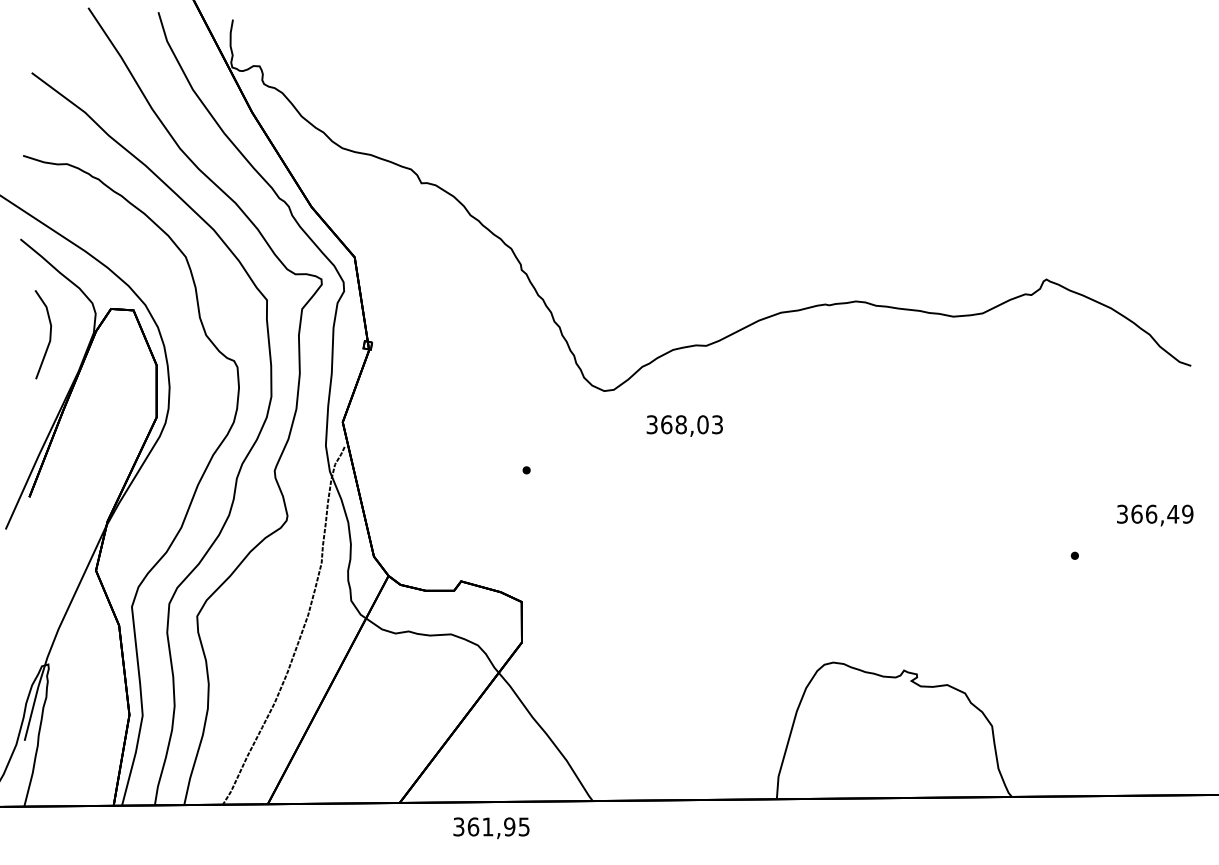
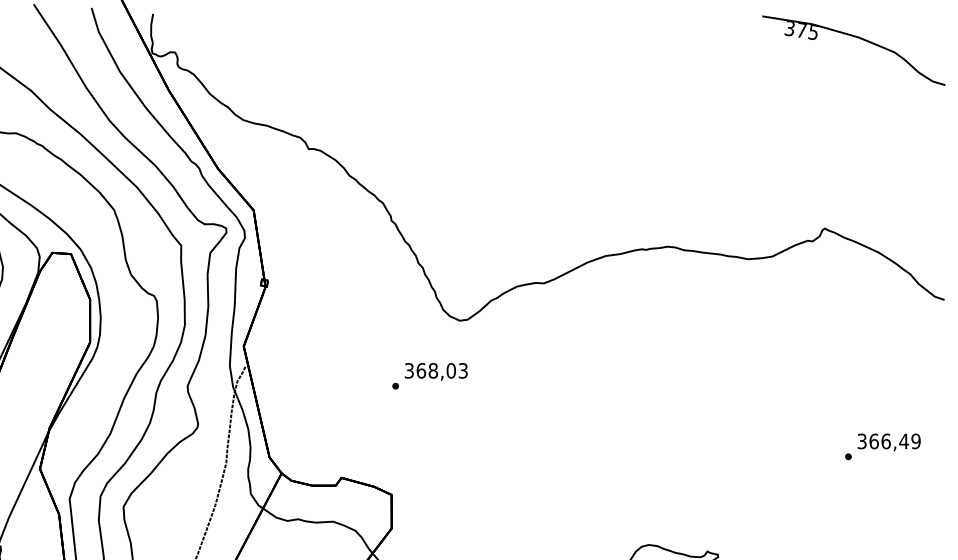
part: (1087, 49) -> (858, 38), added
text: (684, 425) -> (436, 371), moved
text: (1155, 515) -> (889, 442), moved

